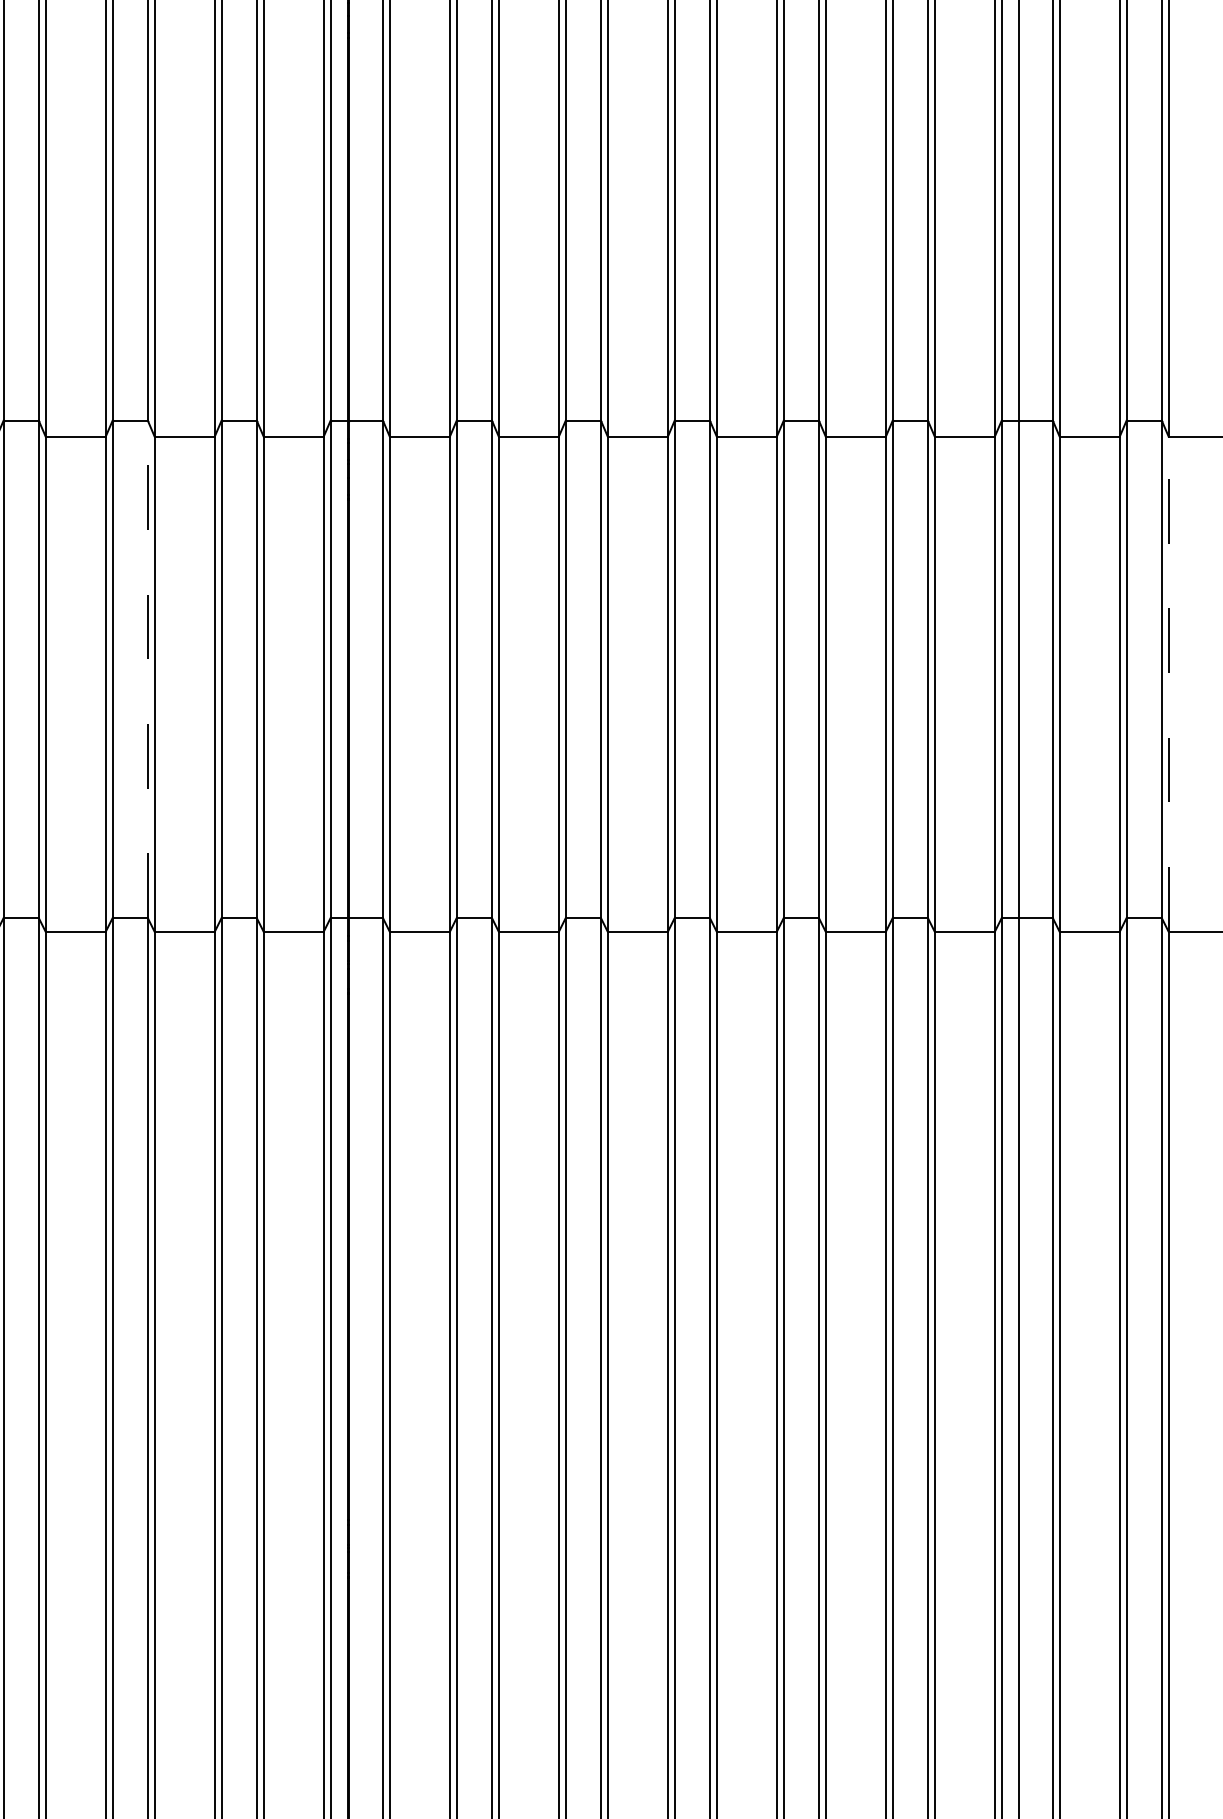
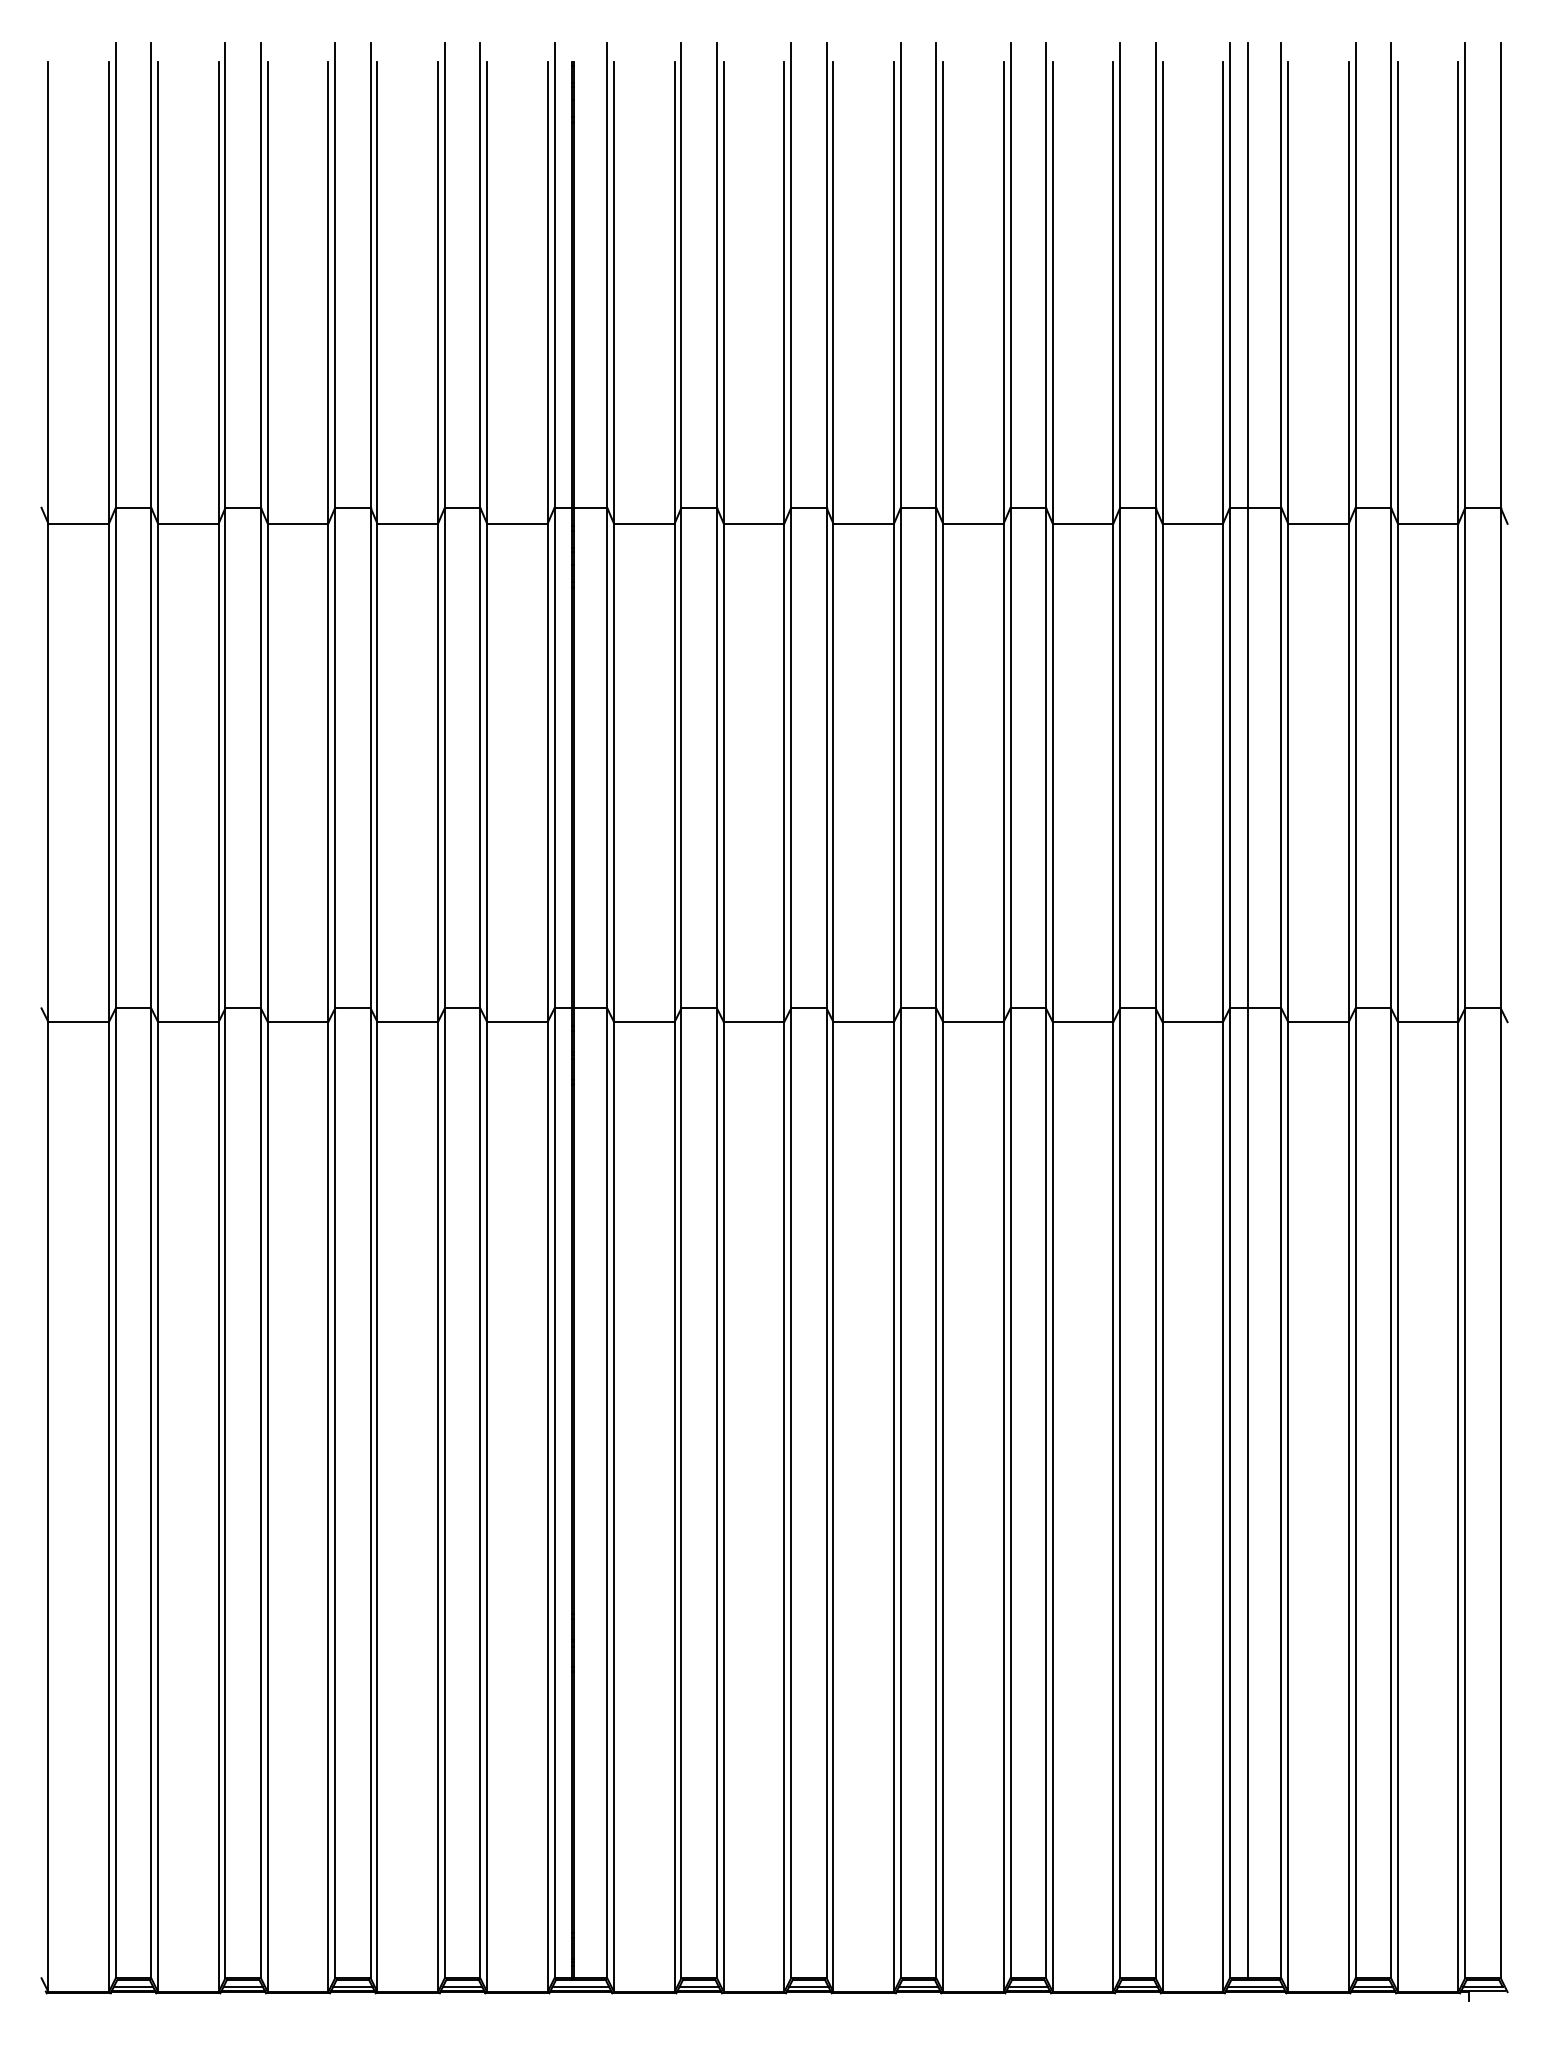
line: (147, 668) -> (370, 757), dashed -> solid
line: (1168, 683) -> (1397, 772), dashed -> solid

